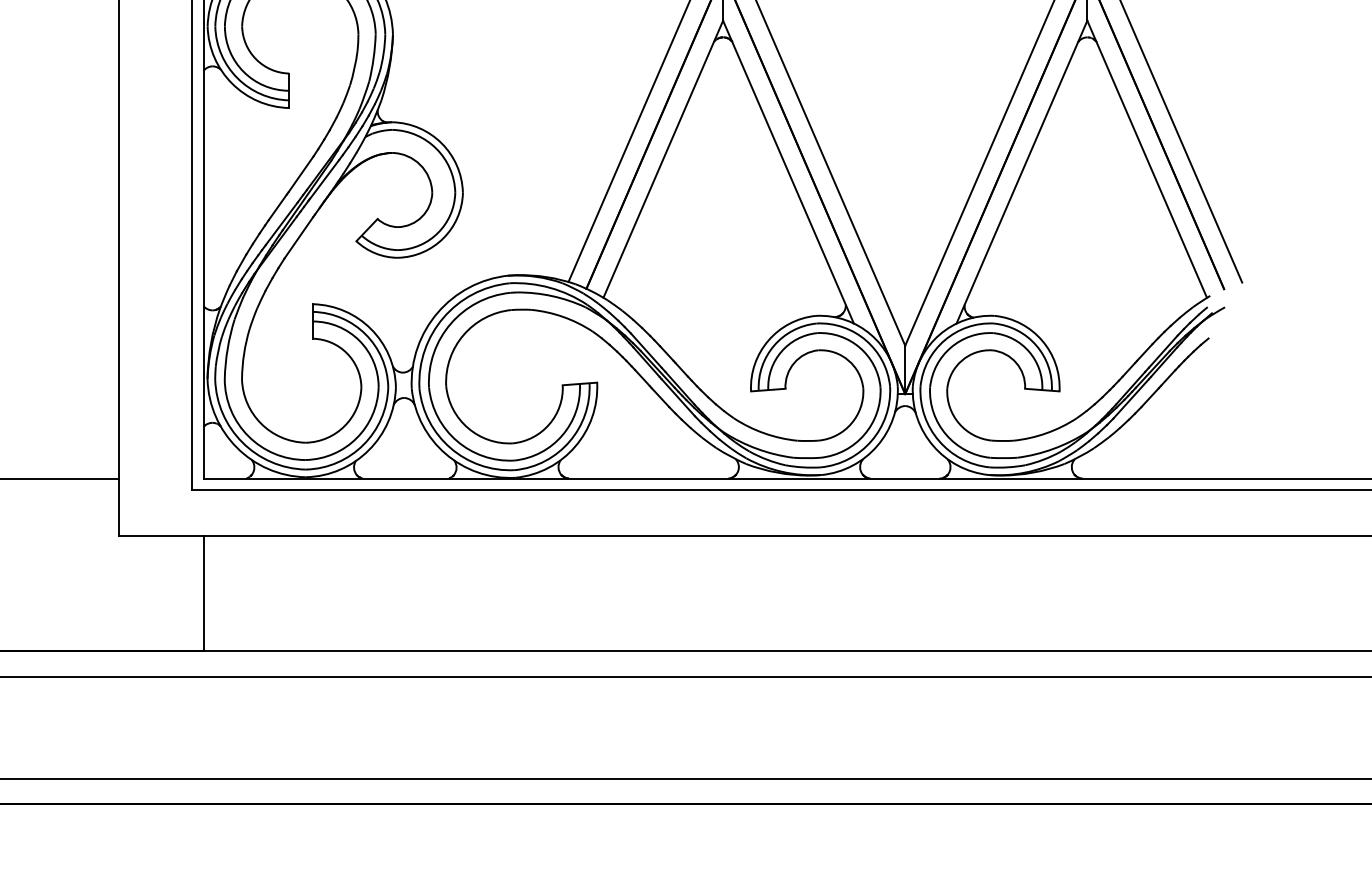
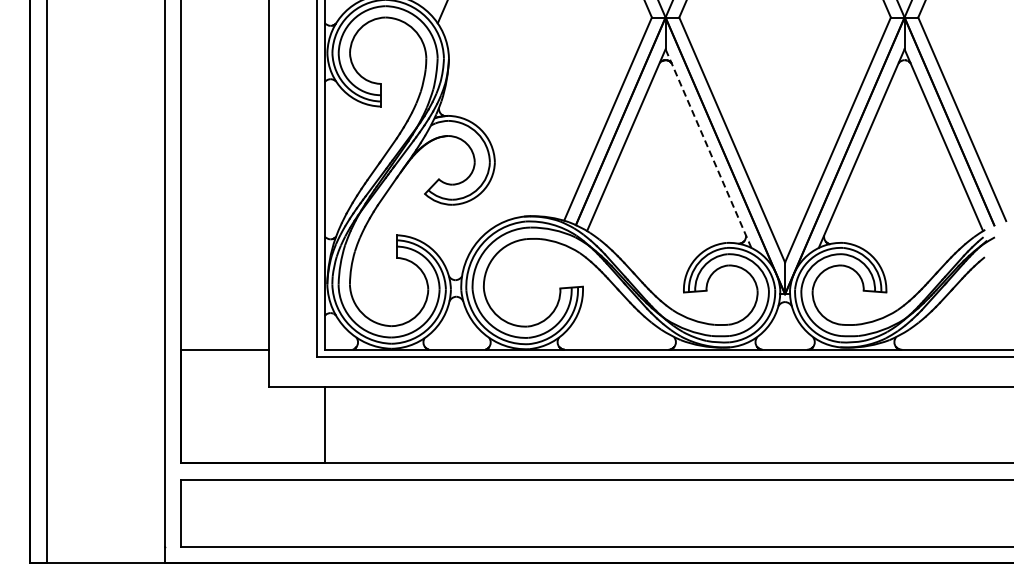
line: (788, 171) -> (708, 148), solid -> dashed

